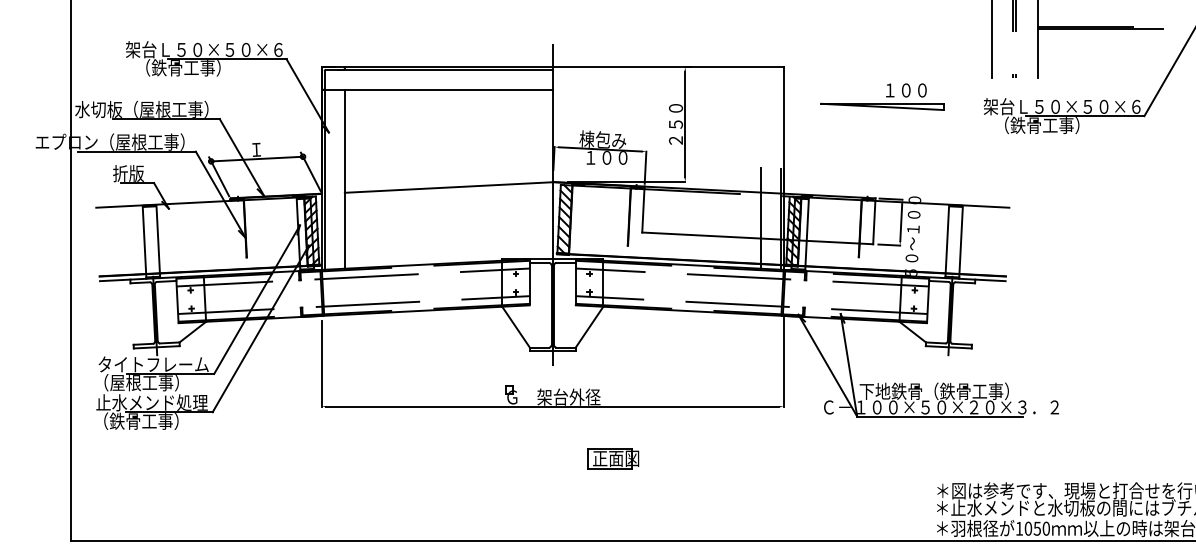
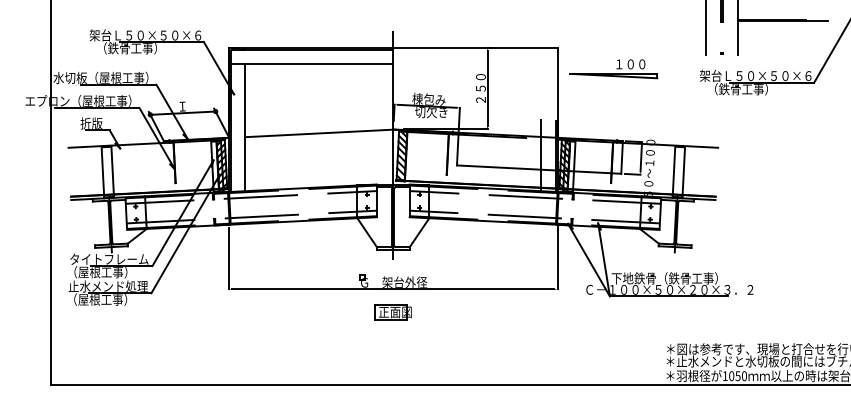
part: (881, 97) -> (613, 69), moved
text: (606, 158) -> (431, 112), １００ -> 切欠き
text: (124, 420) -> (88, 299), （鉄骨工事） -> （屋根工事）
part: (612, 458) -> (392, 312), moved

